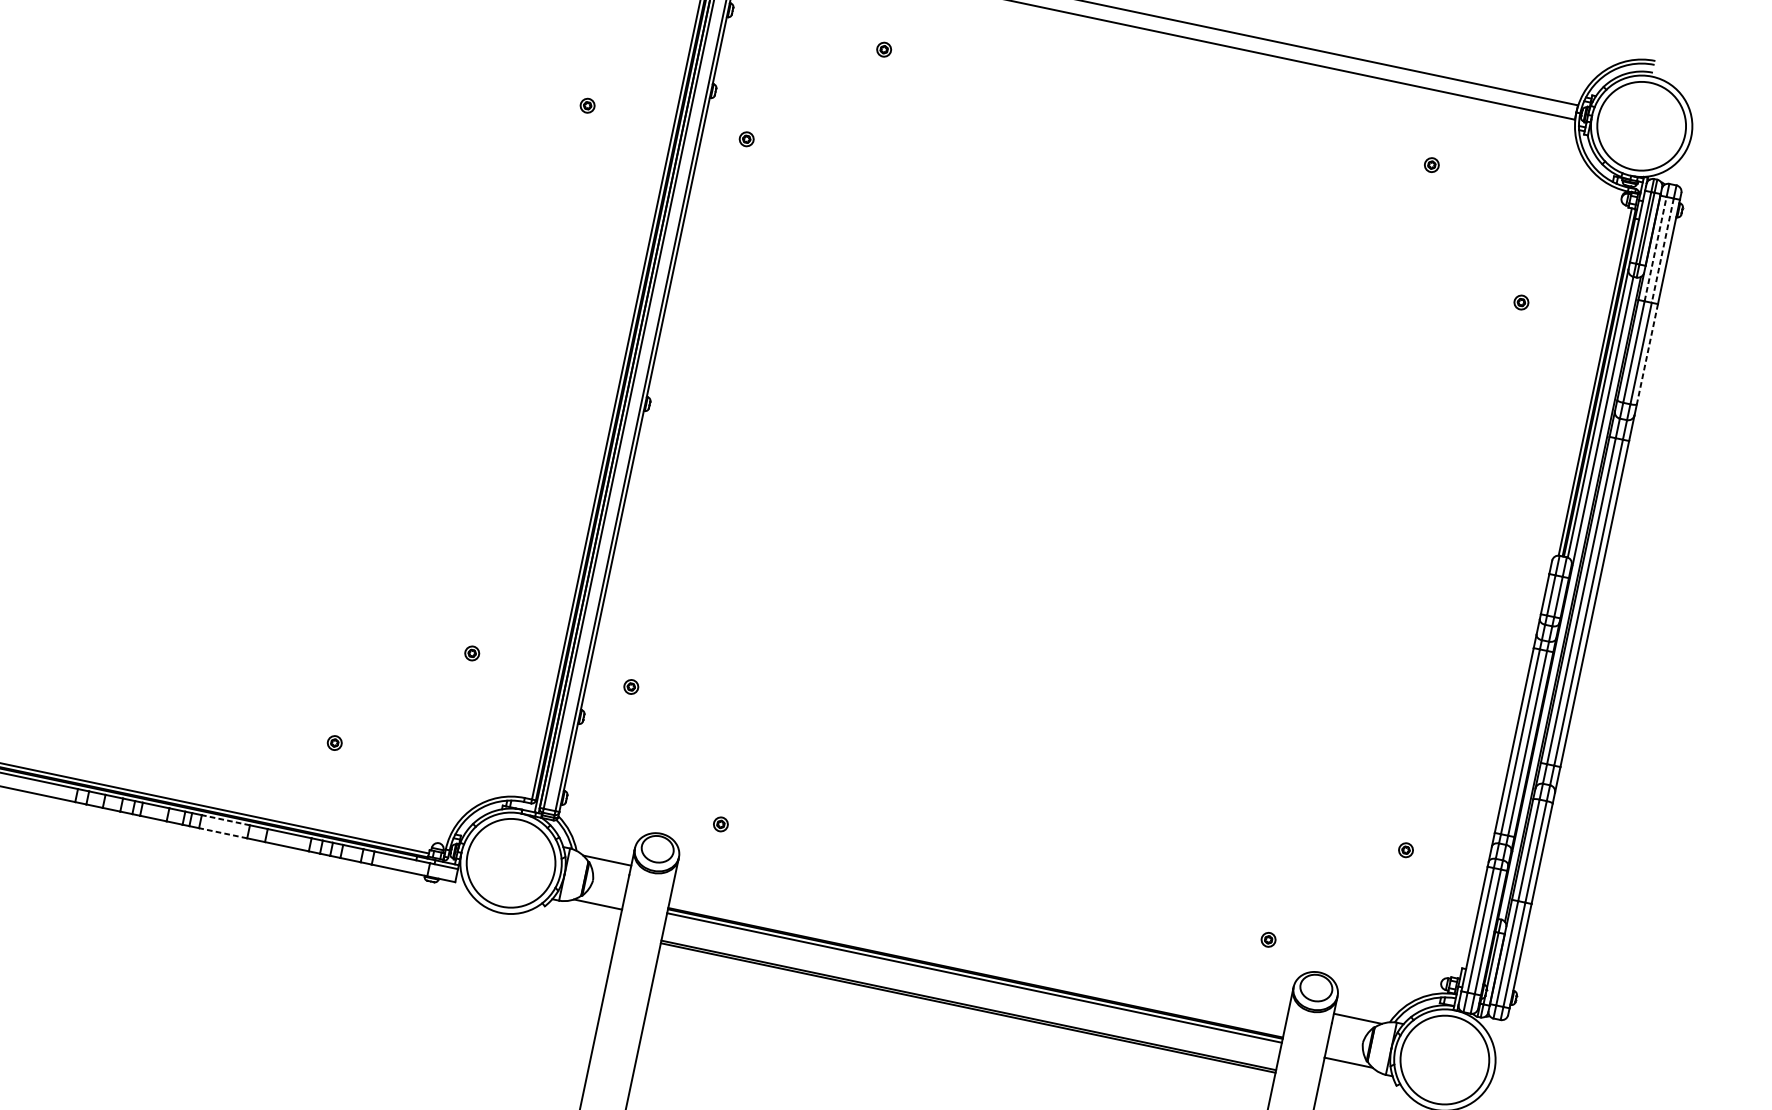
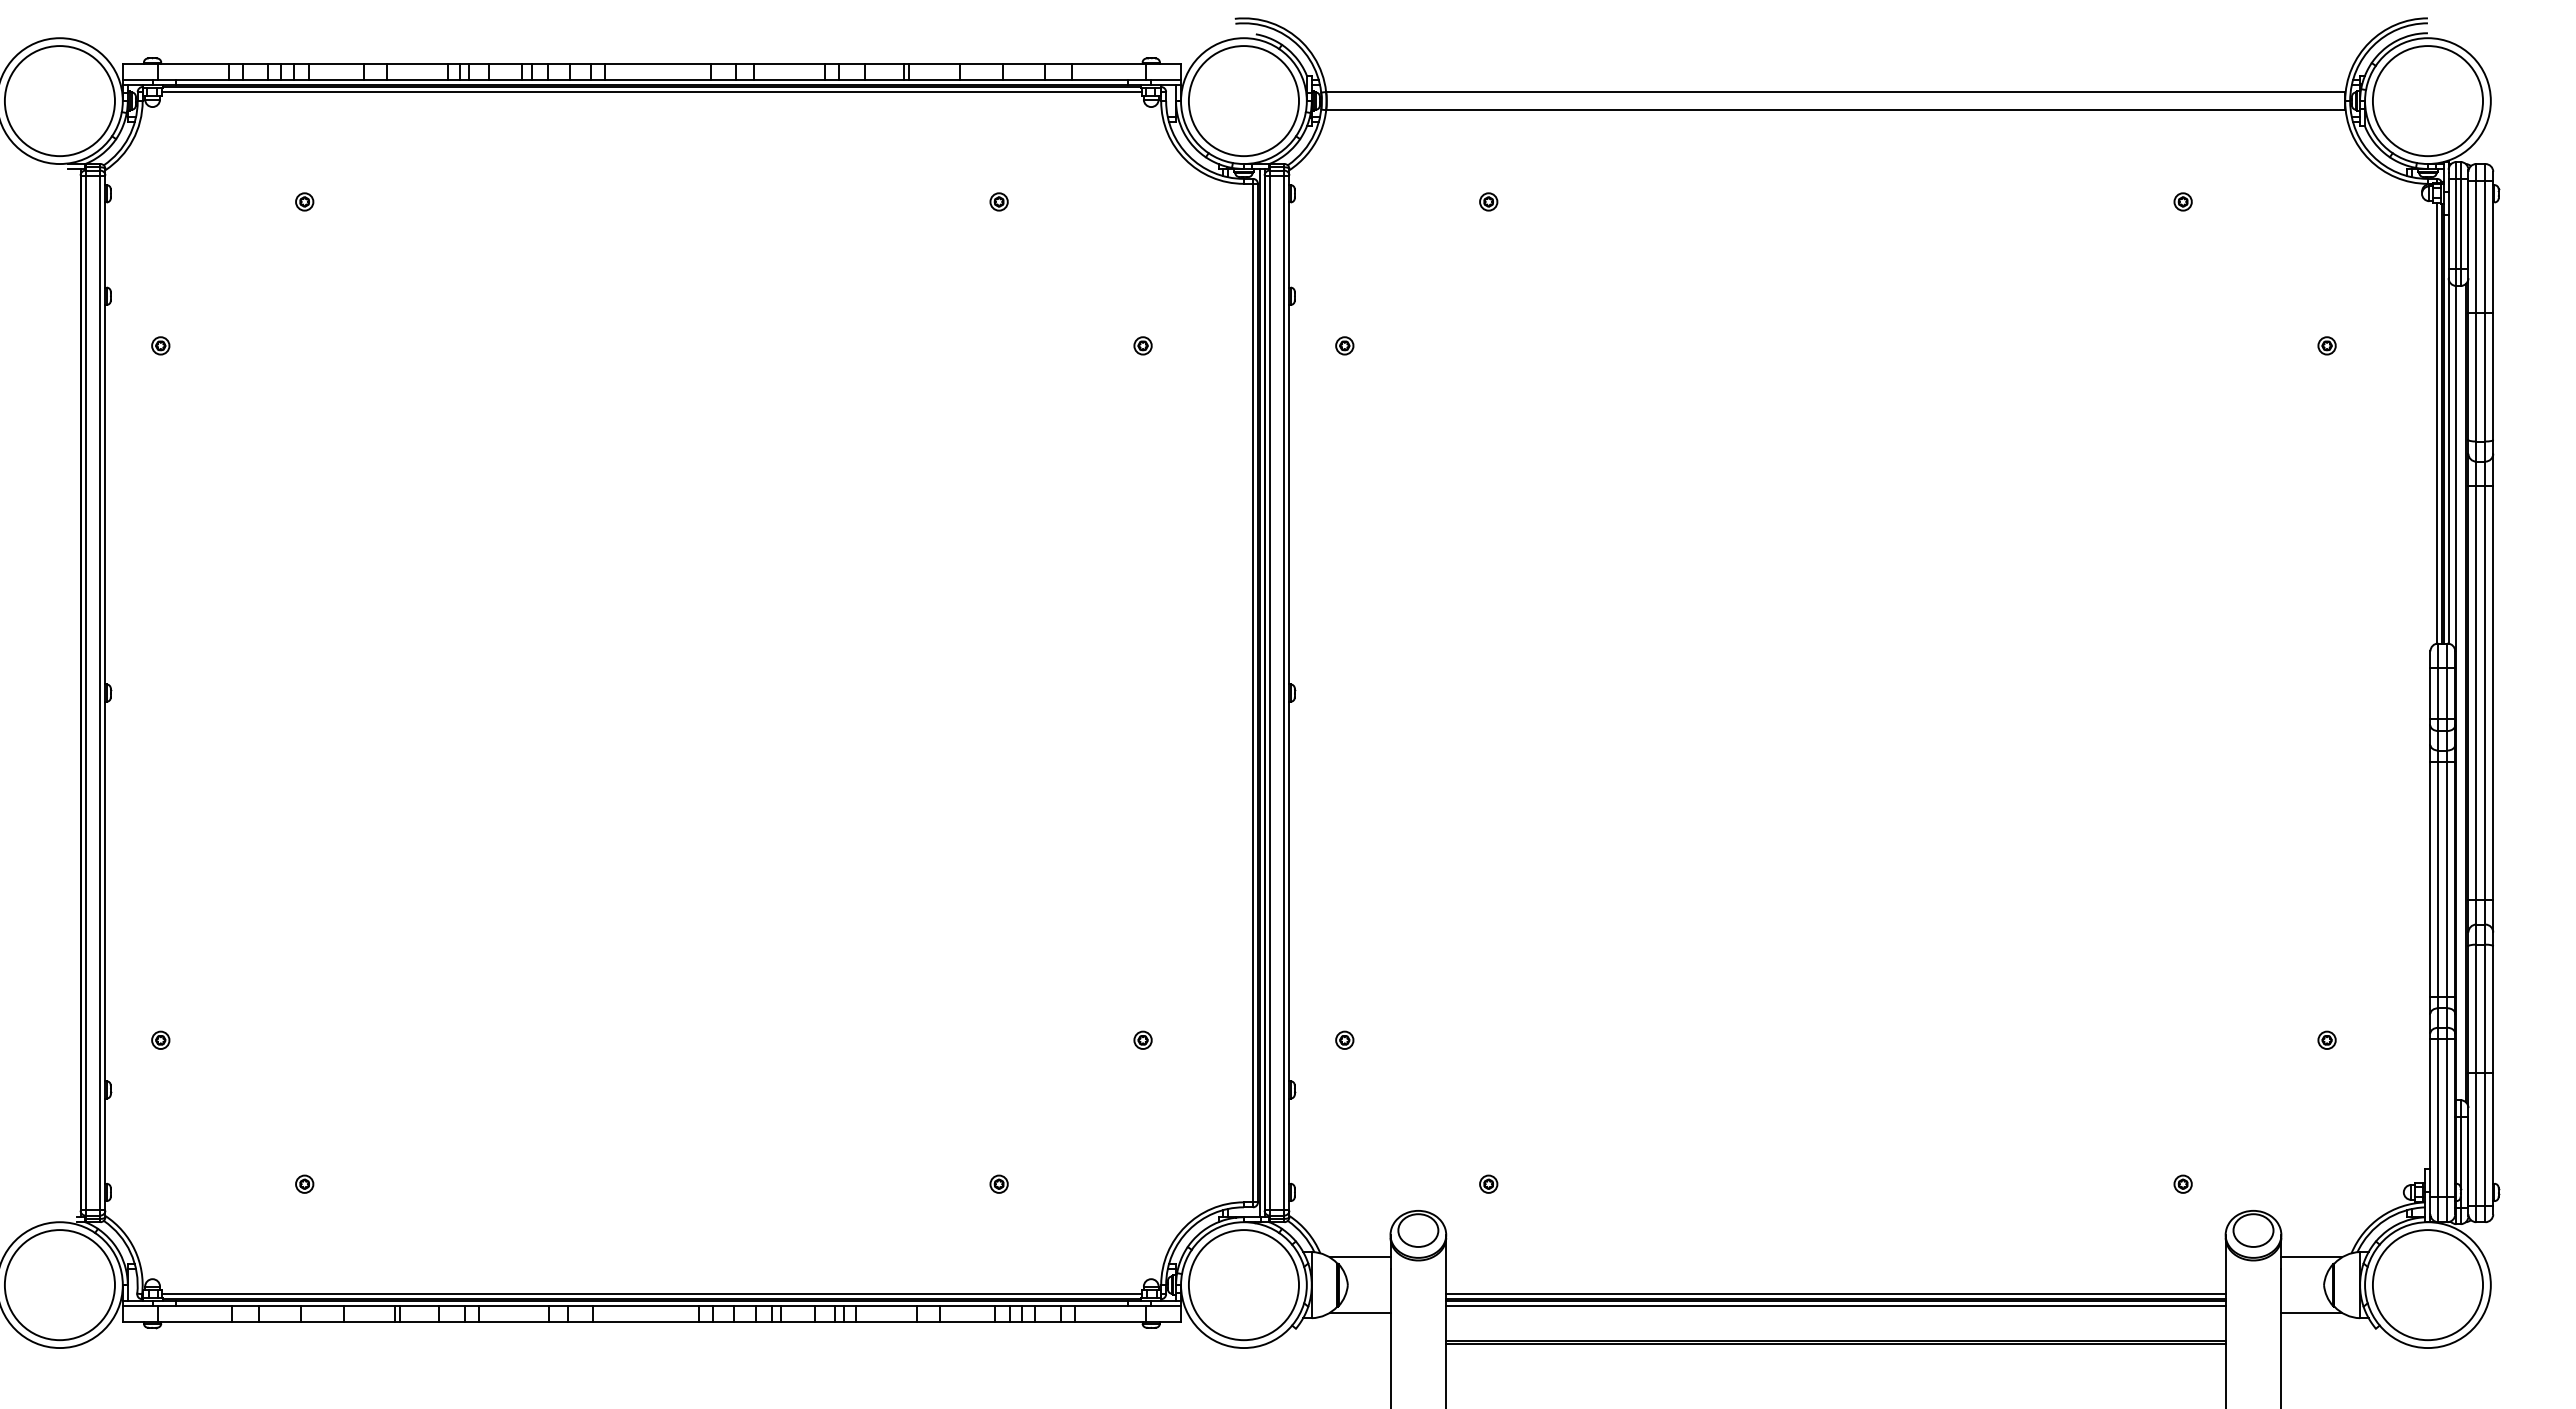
line: (1655, 249) -> (2476, 246), dashed -> solid
line: (1662, 251) -> (2485, 247), dashed -> solid
line: (1647, 354) -> (2493, 376), dashed -> solid
line: (225, 819) -> (886, 1305), dashed -> solid
line: (222, 833) -> (886, 1322), dashed -> solid
line: (976, 969) -> (1835, 1294), added

